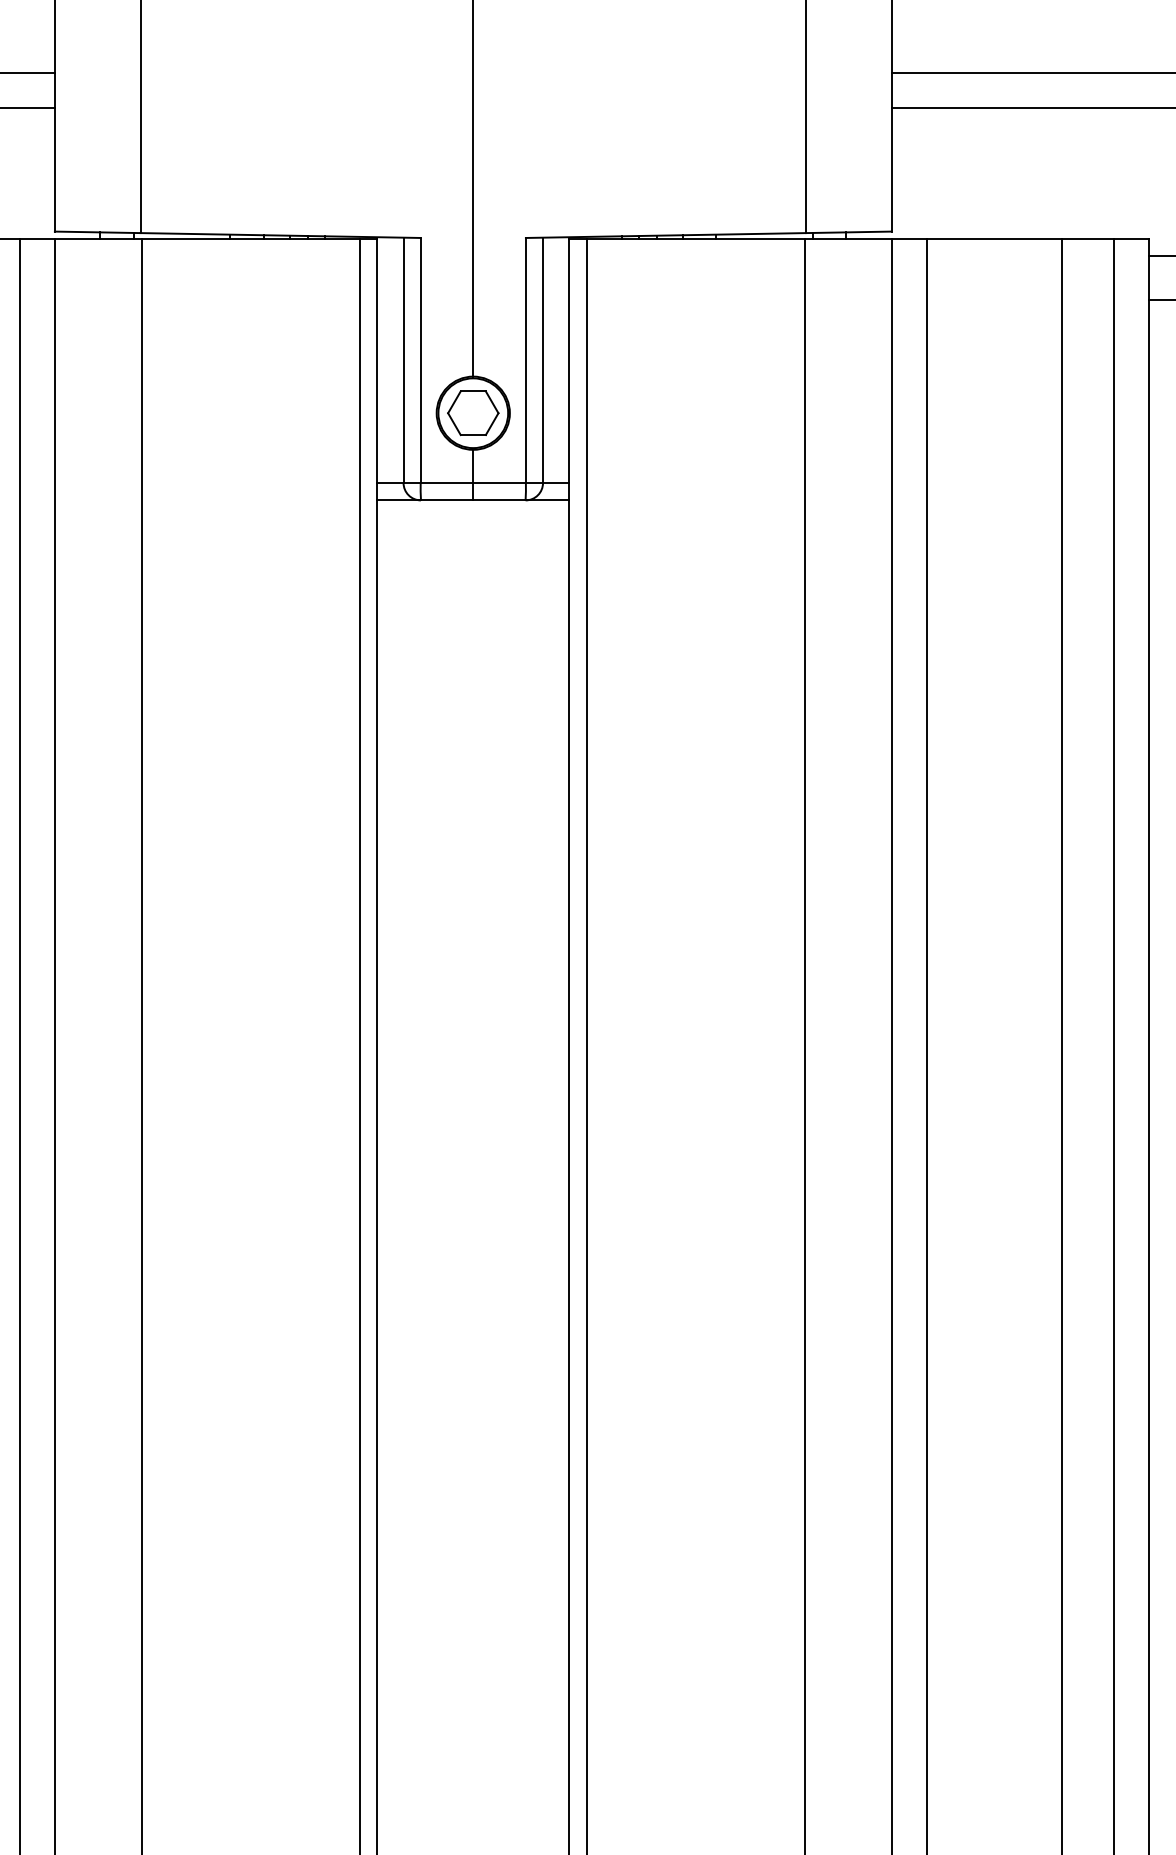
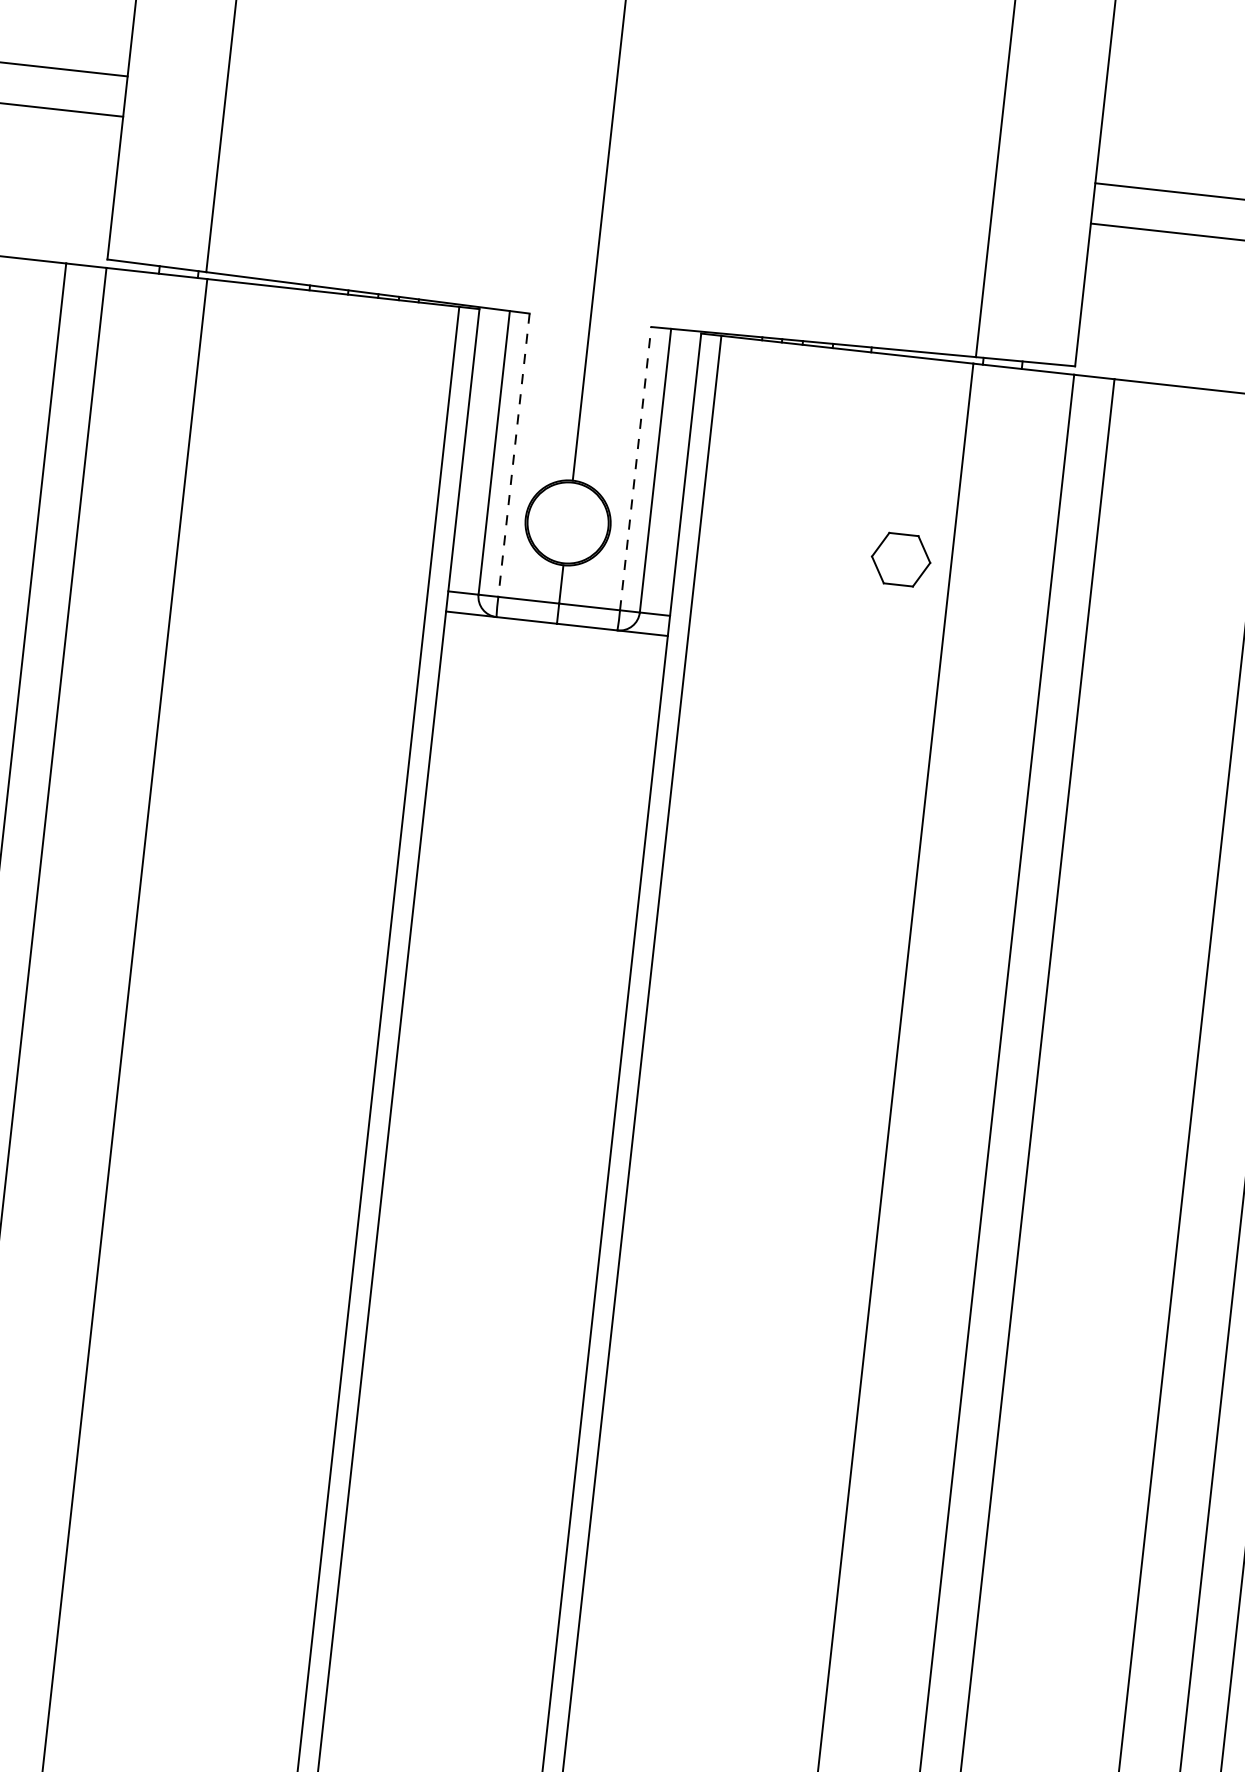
line: (525, 359) -> (635, 467), solid -> dashed
line: (420, 360) -> (513, 455), solid -> dashed
part: (473, 413) -> (901, 560), moved

